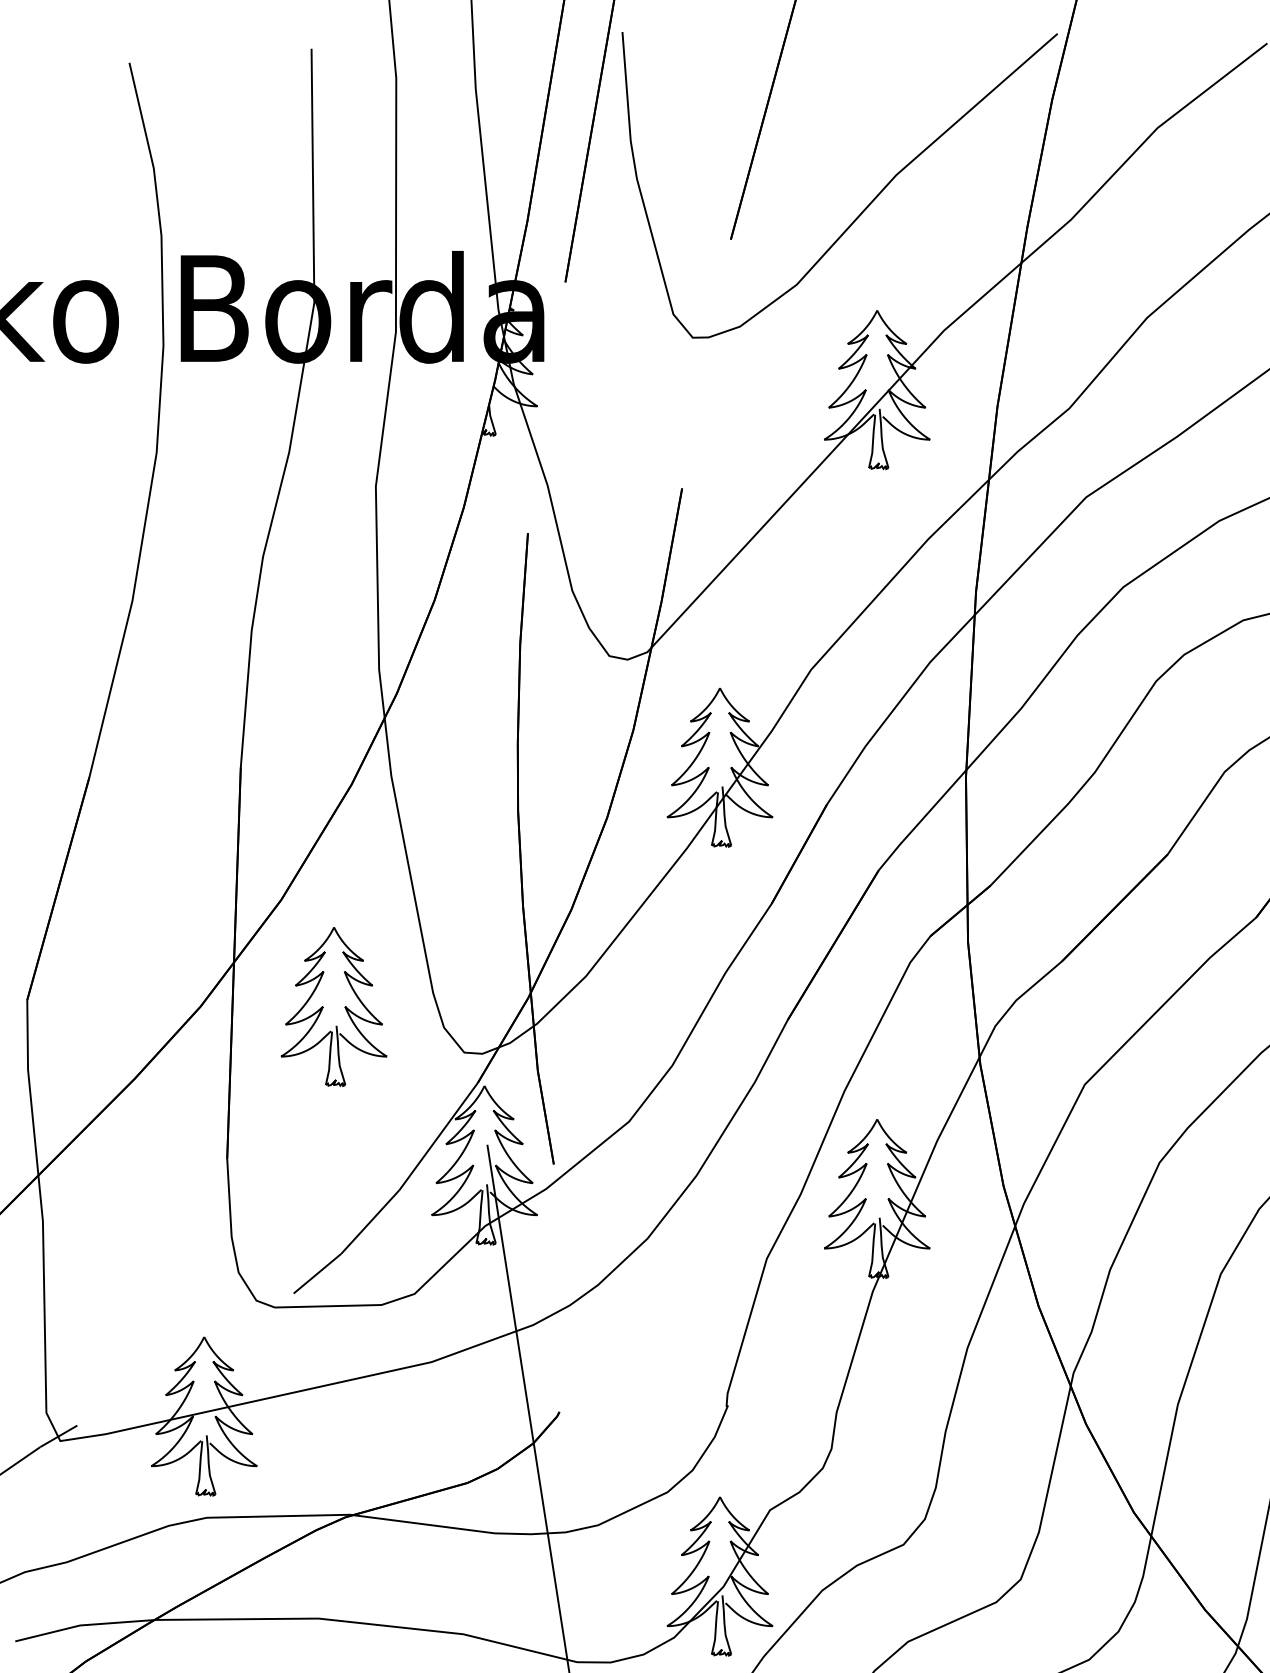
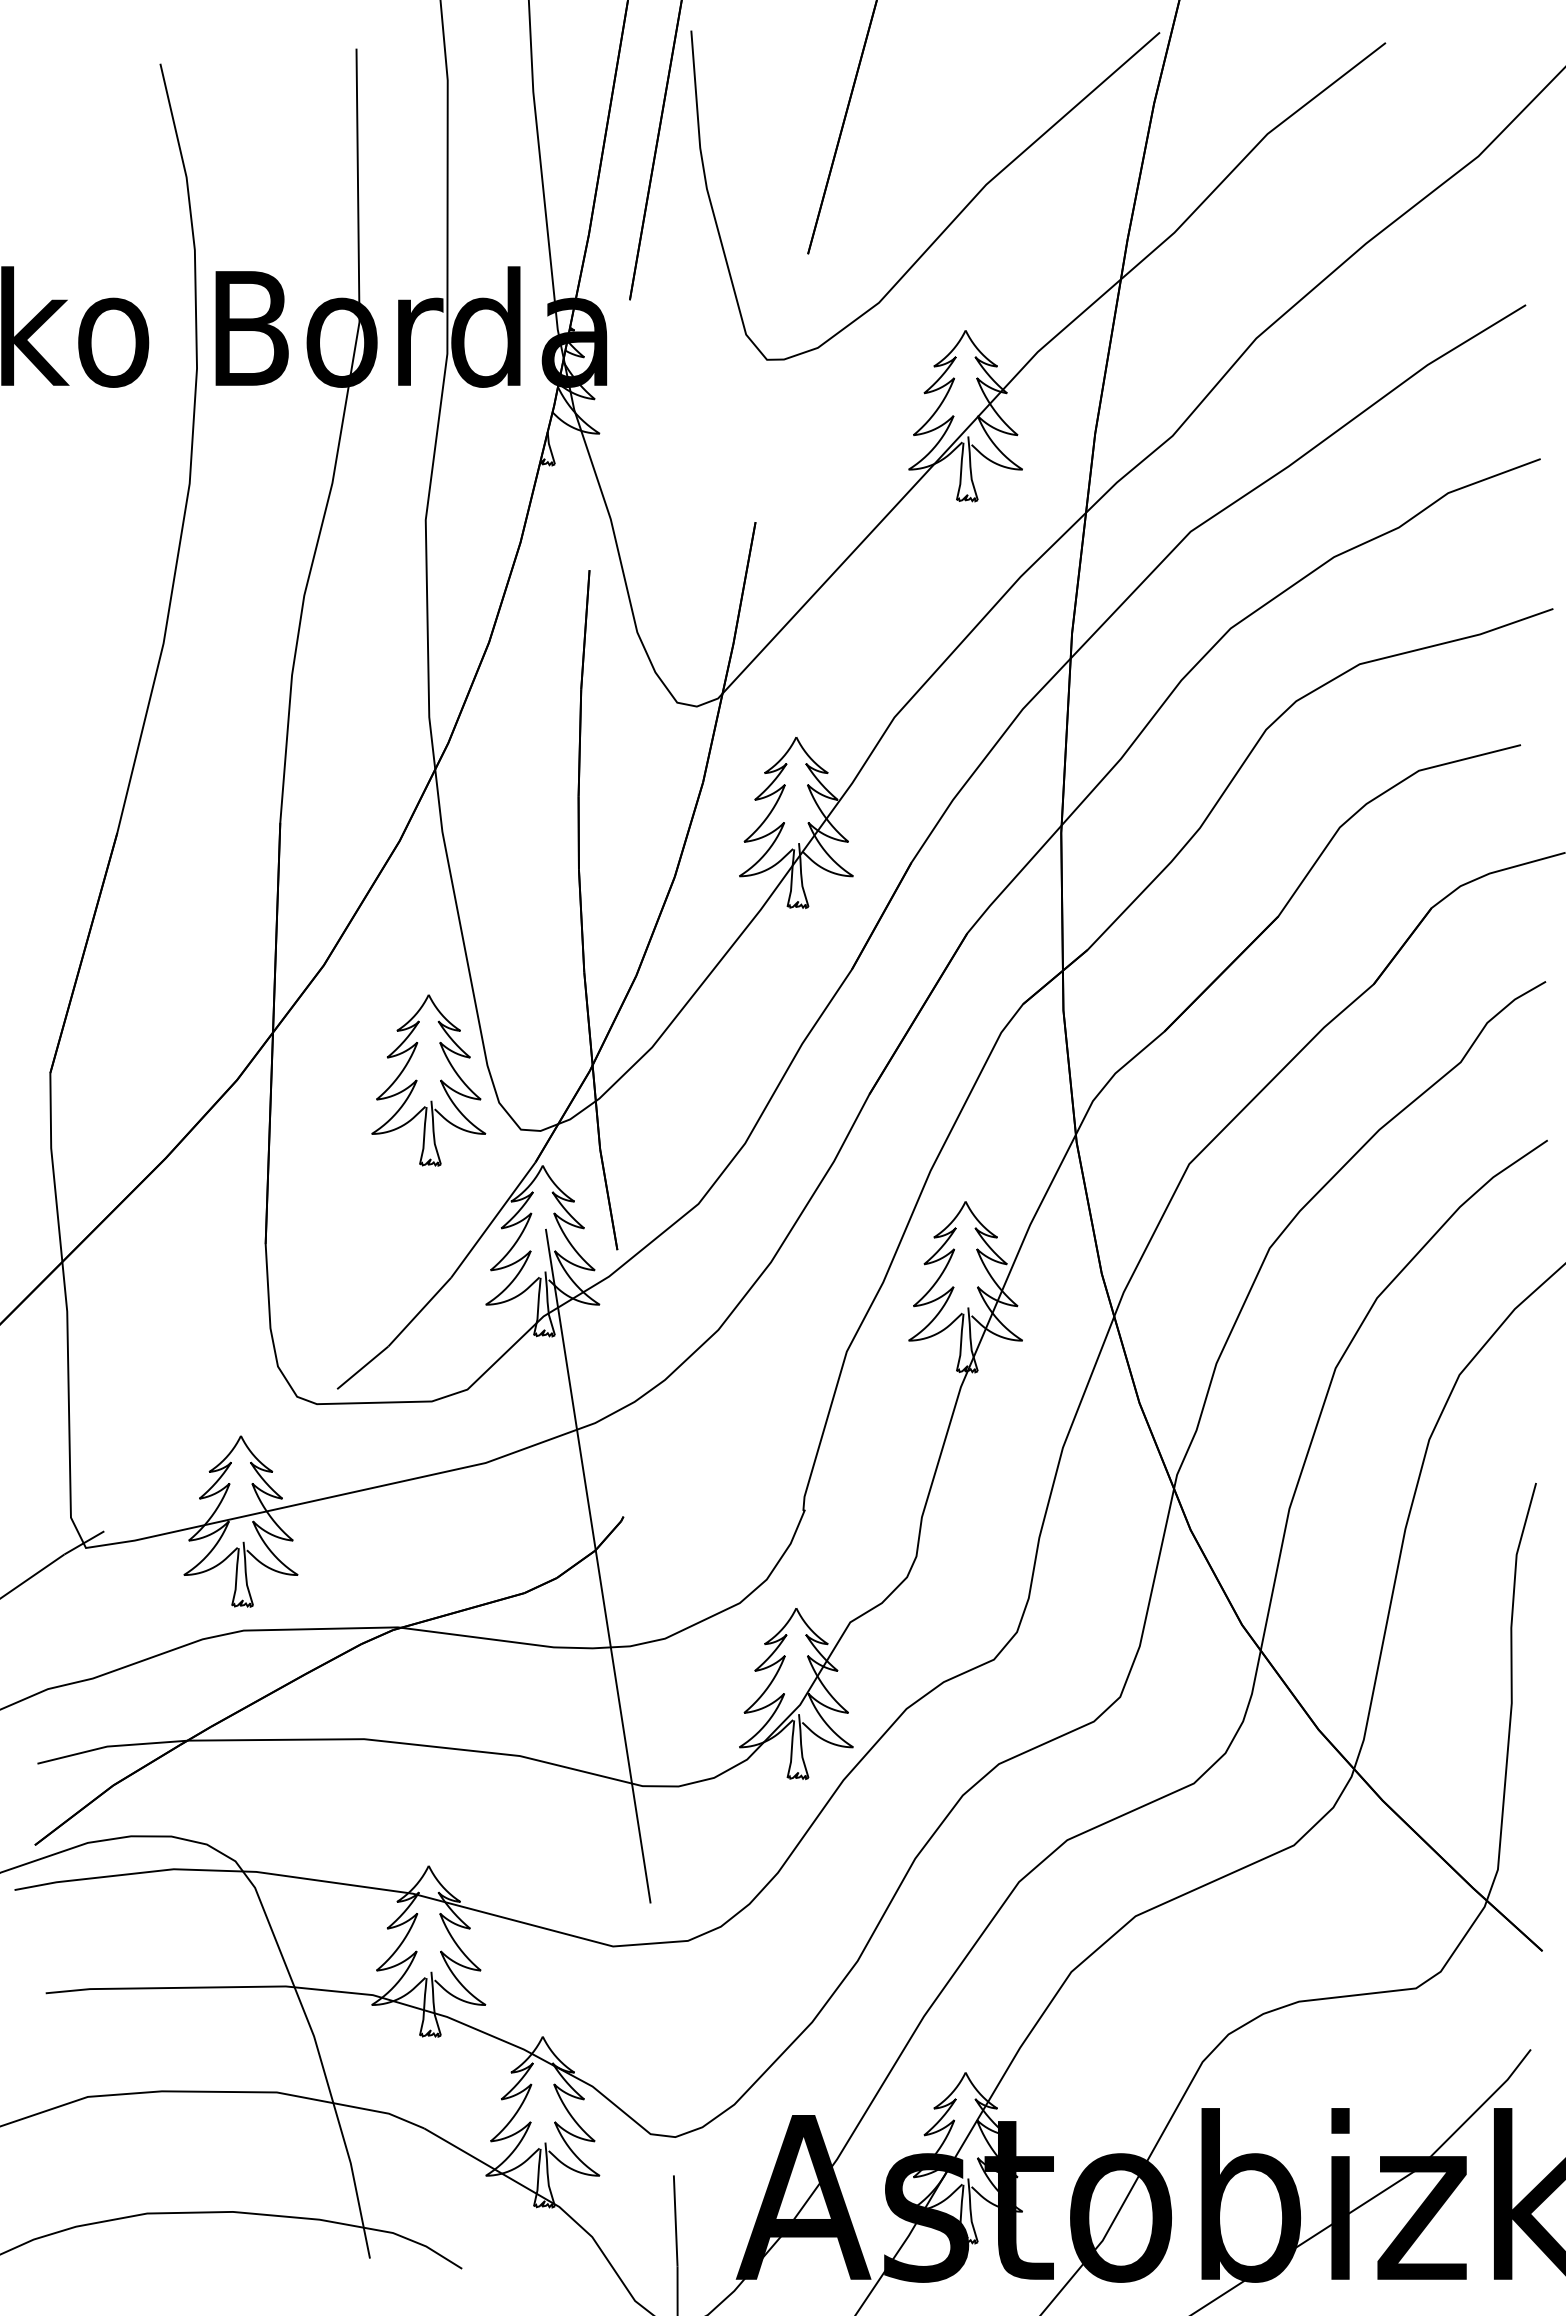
part: (333, 1006) -> (428, 1080), moved

